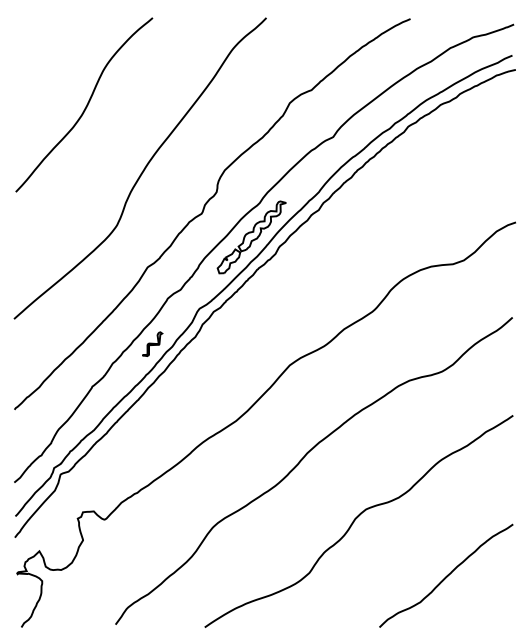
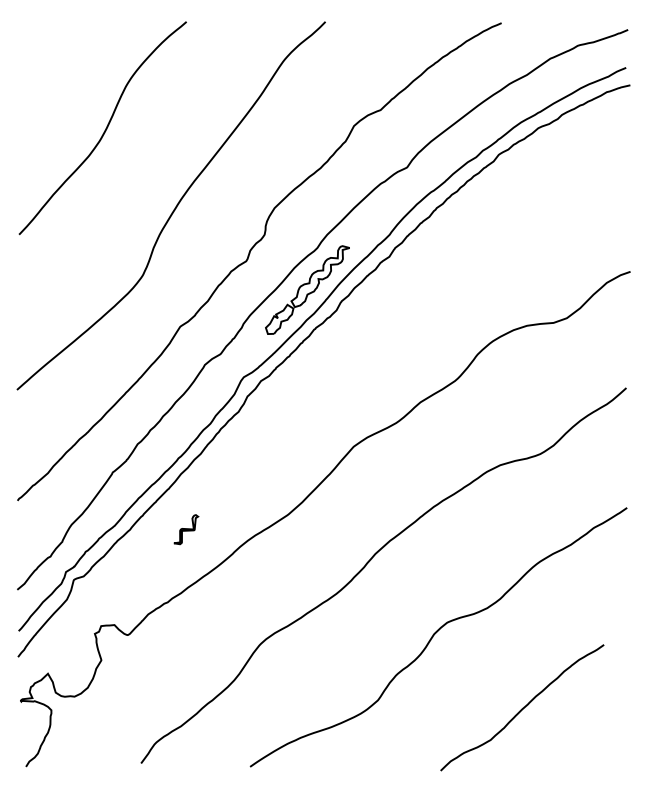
part: (152, 344) -> (186, 529), moved
curve: (446, 575) -> (522, 707), moved

